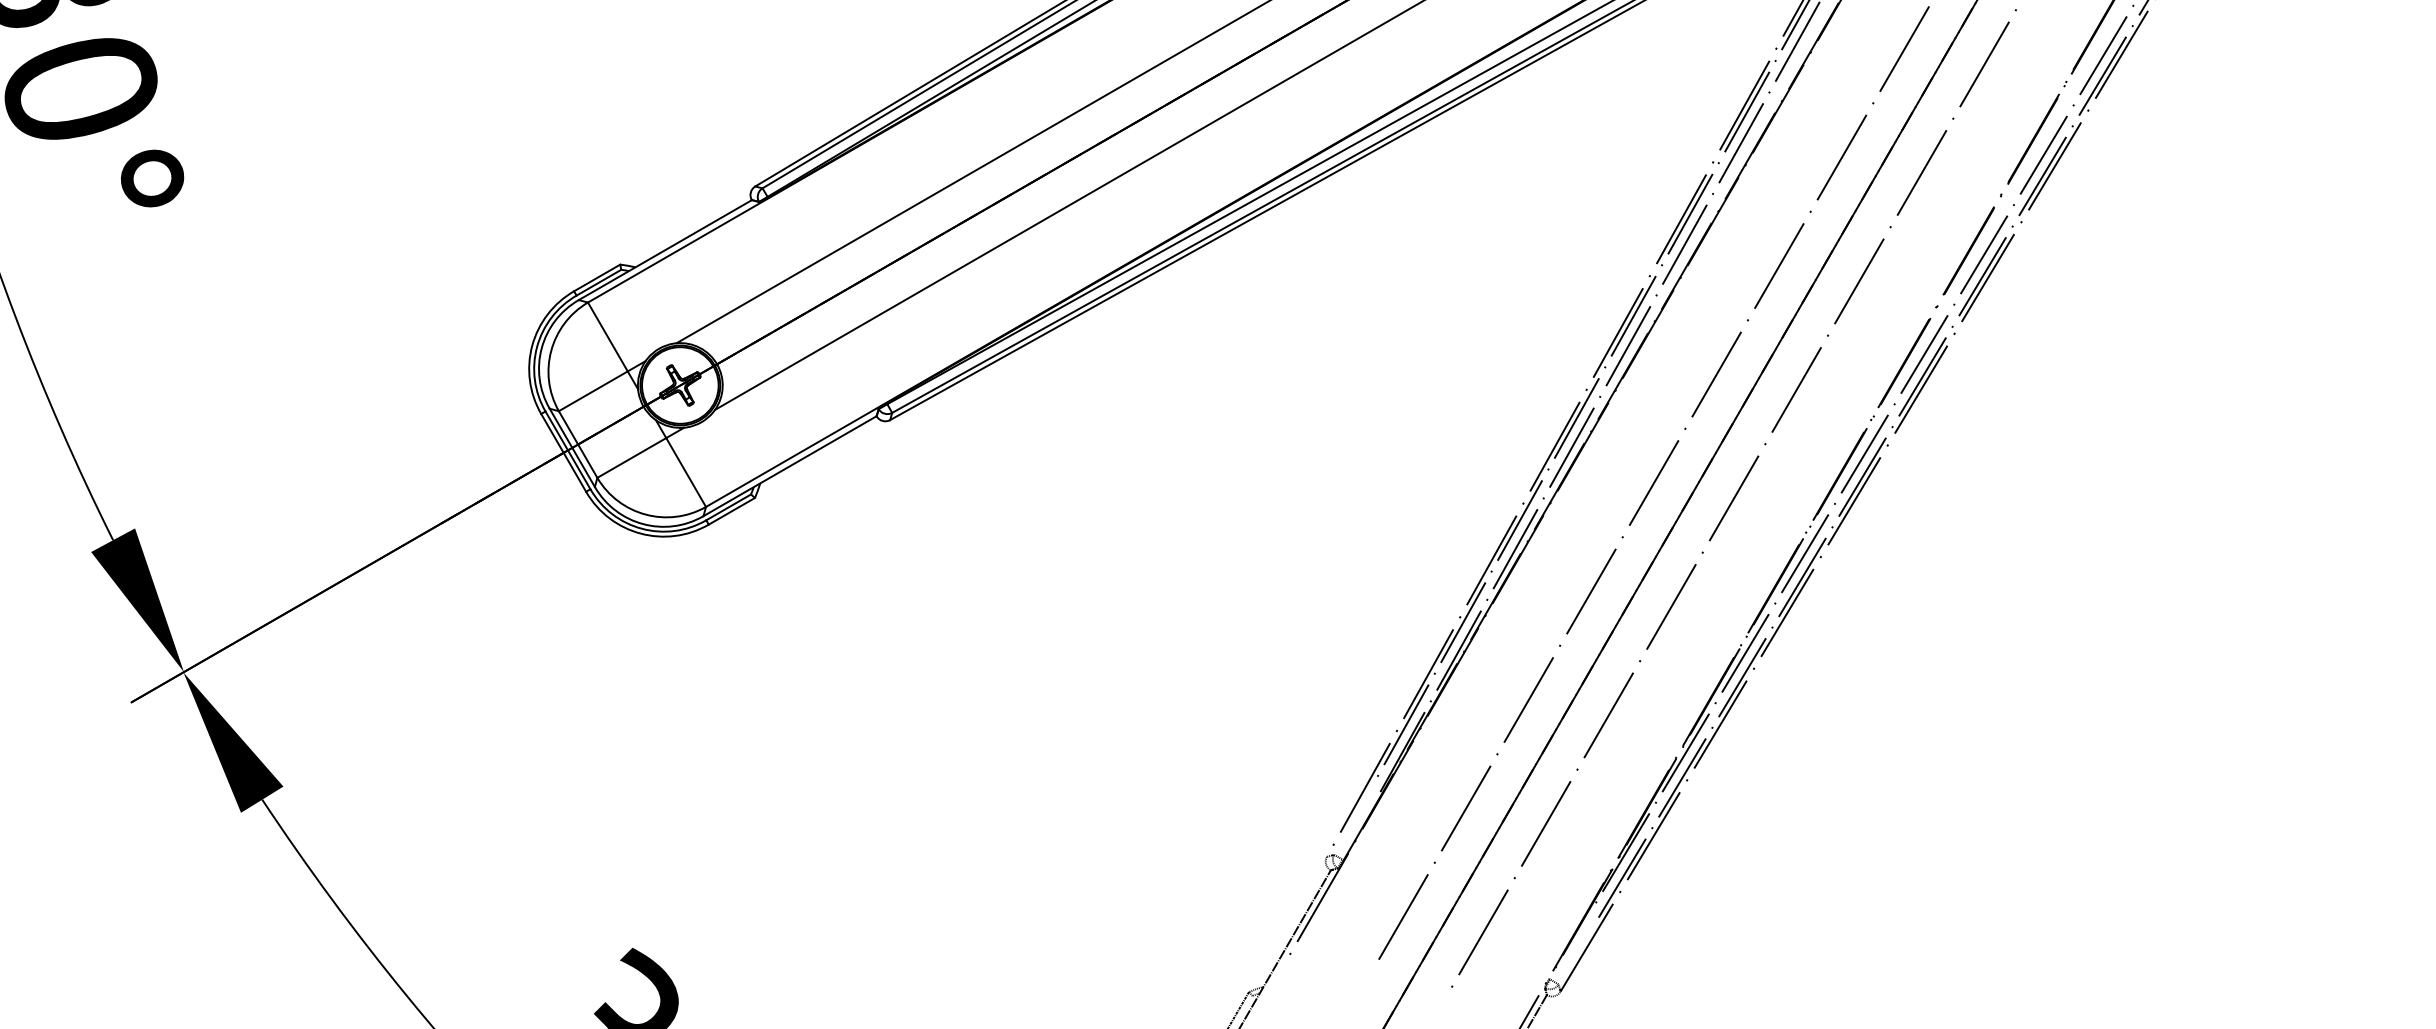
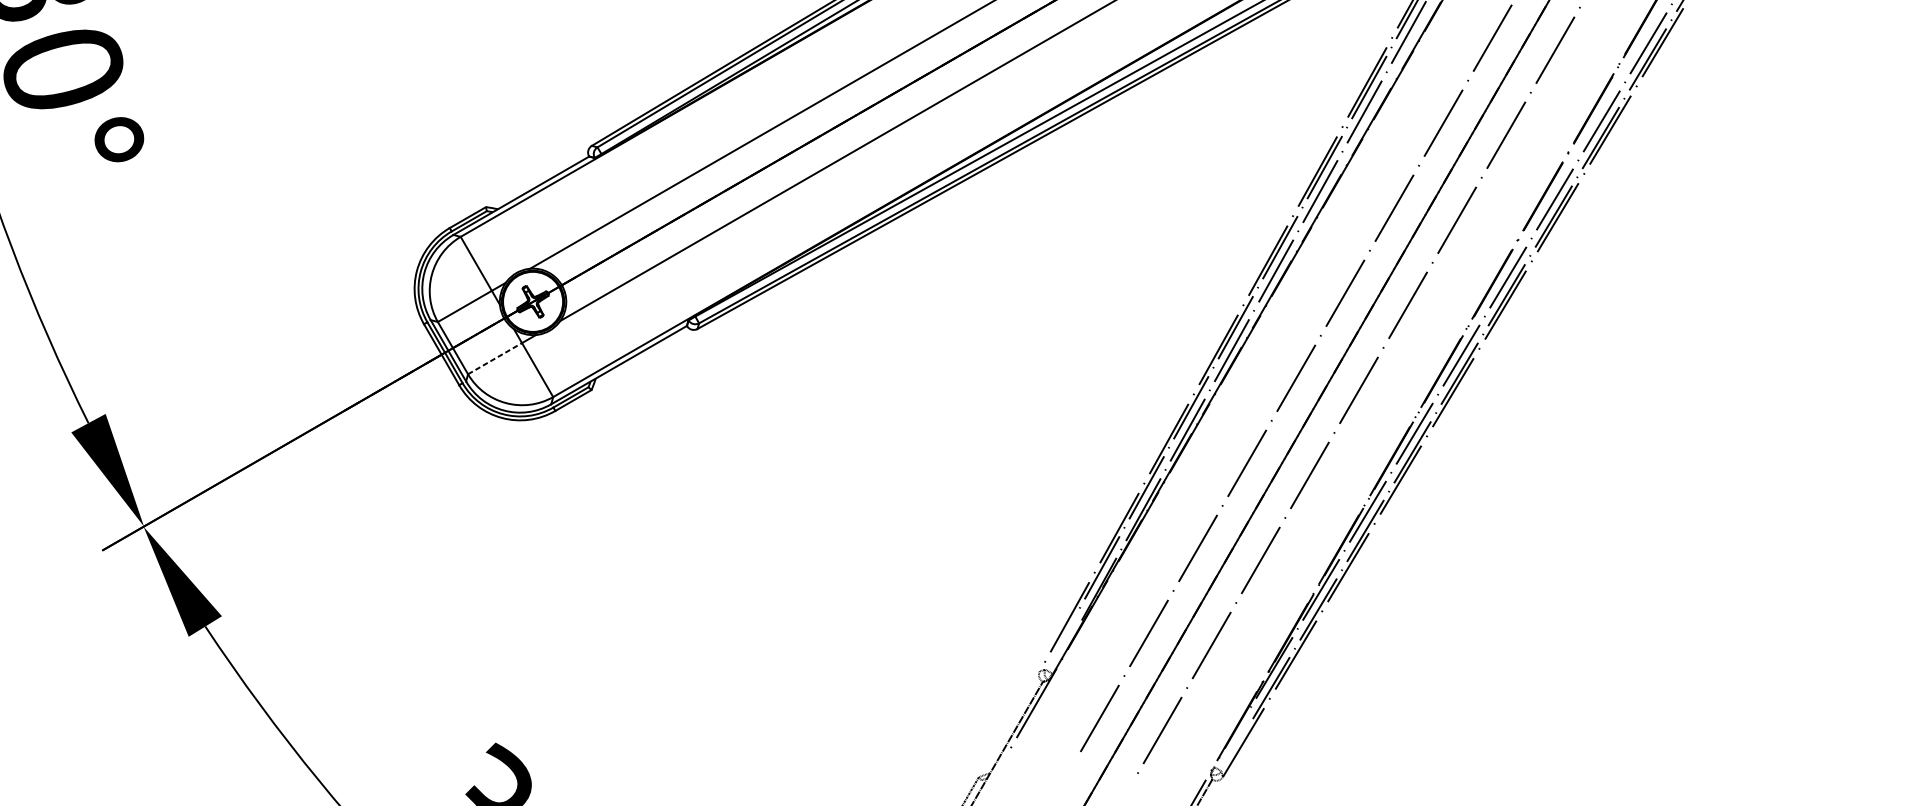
line: (631, 457) -> (494, 358), solid -> dashed

